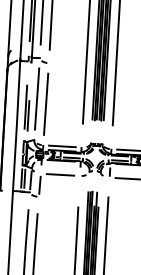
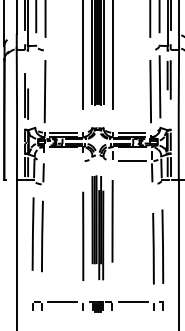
line: (36, 98) -> (35, 86), removed
line: (60, 175) -> (63, 161), removed

